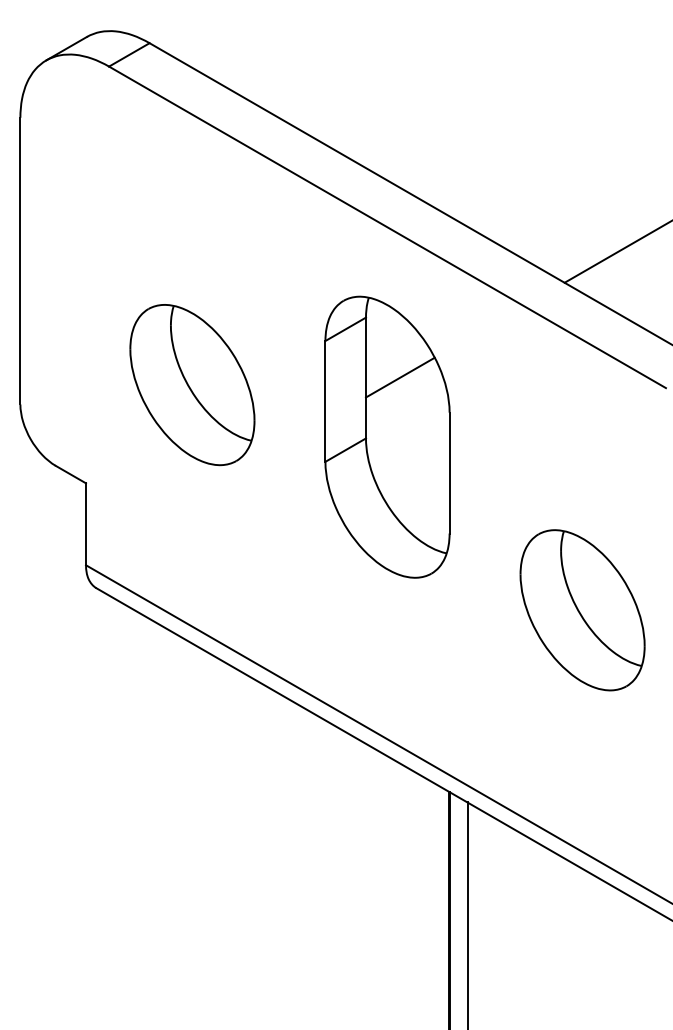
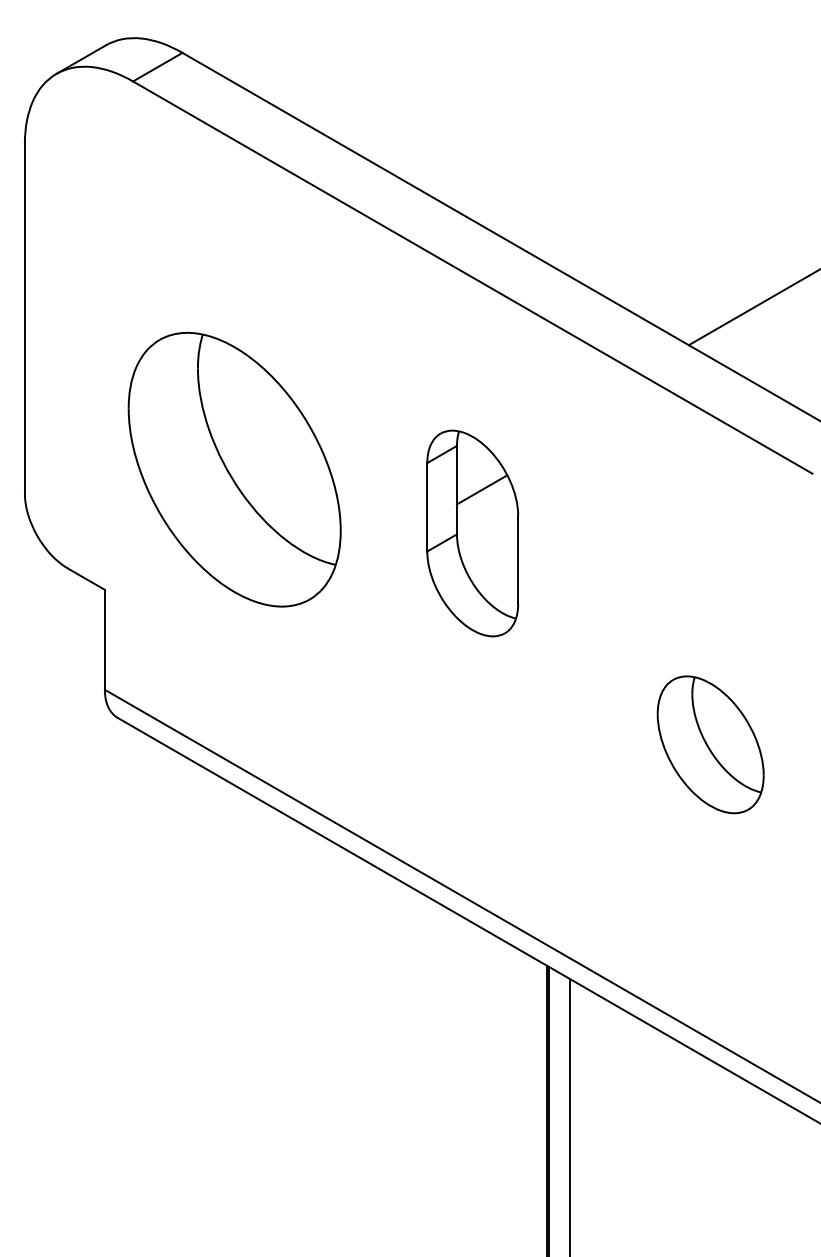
part: (192, 385) -> (234, 470), size x1.4
part: (387, 436) -> (472, 532), size x0.6
part: (582, 610) -> (710, 745), size x0.7

